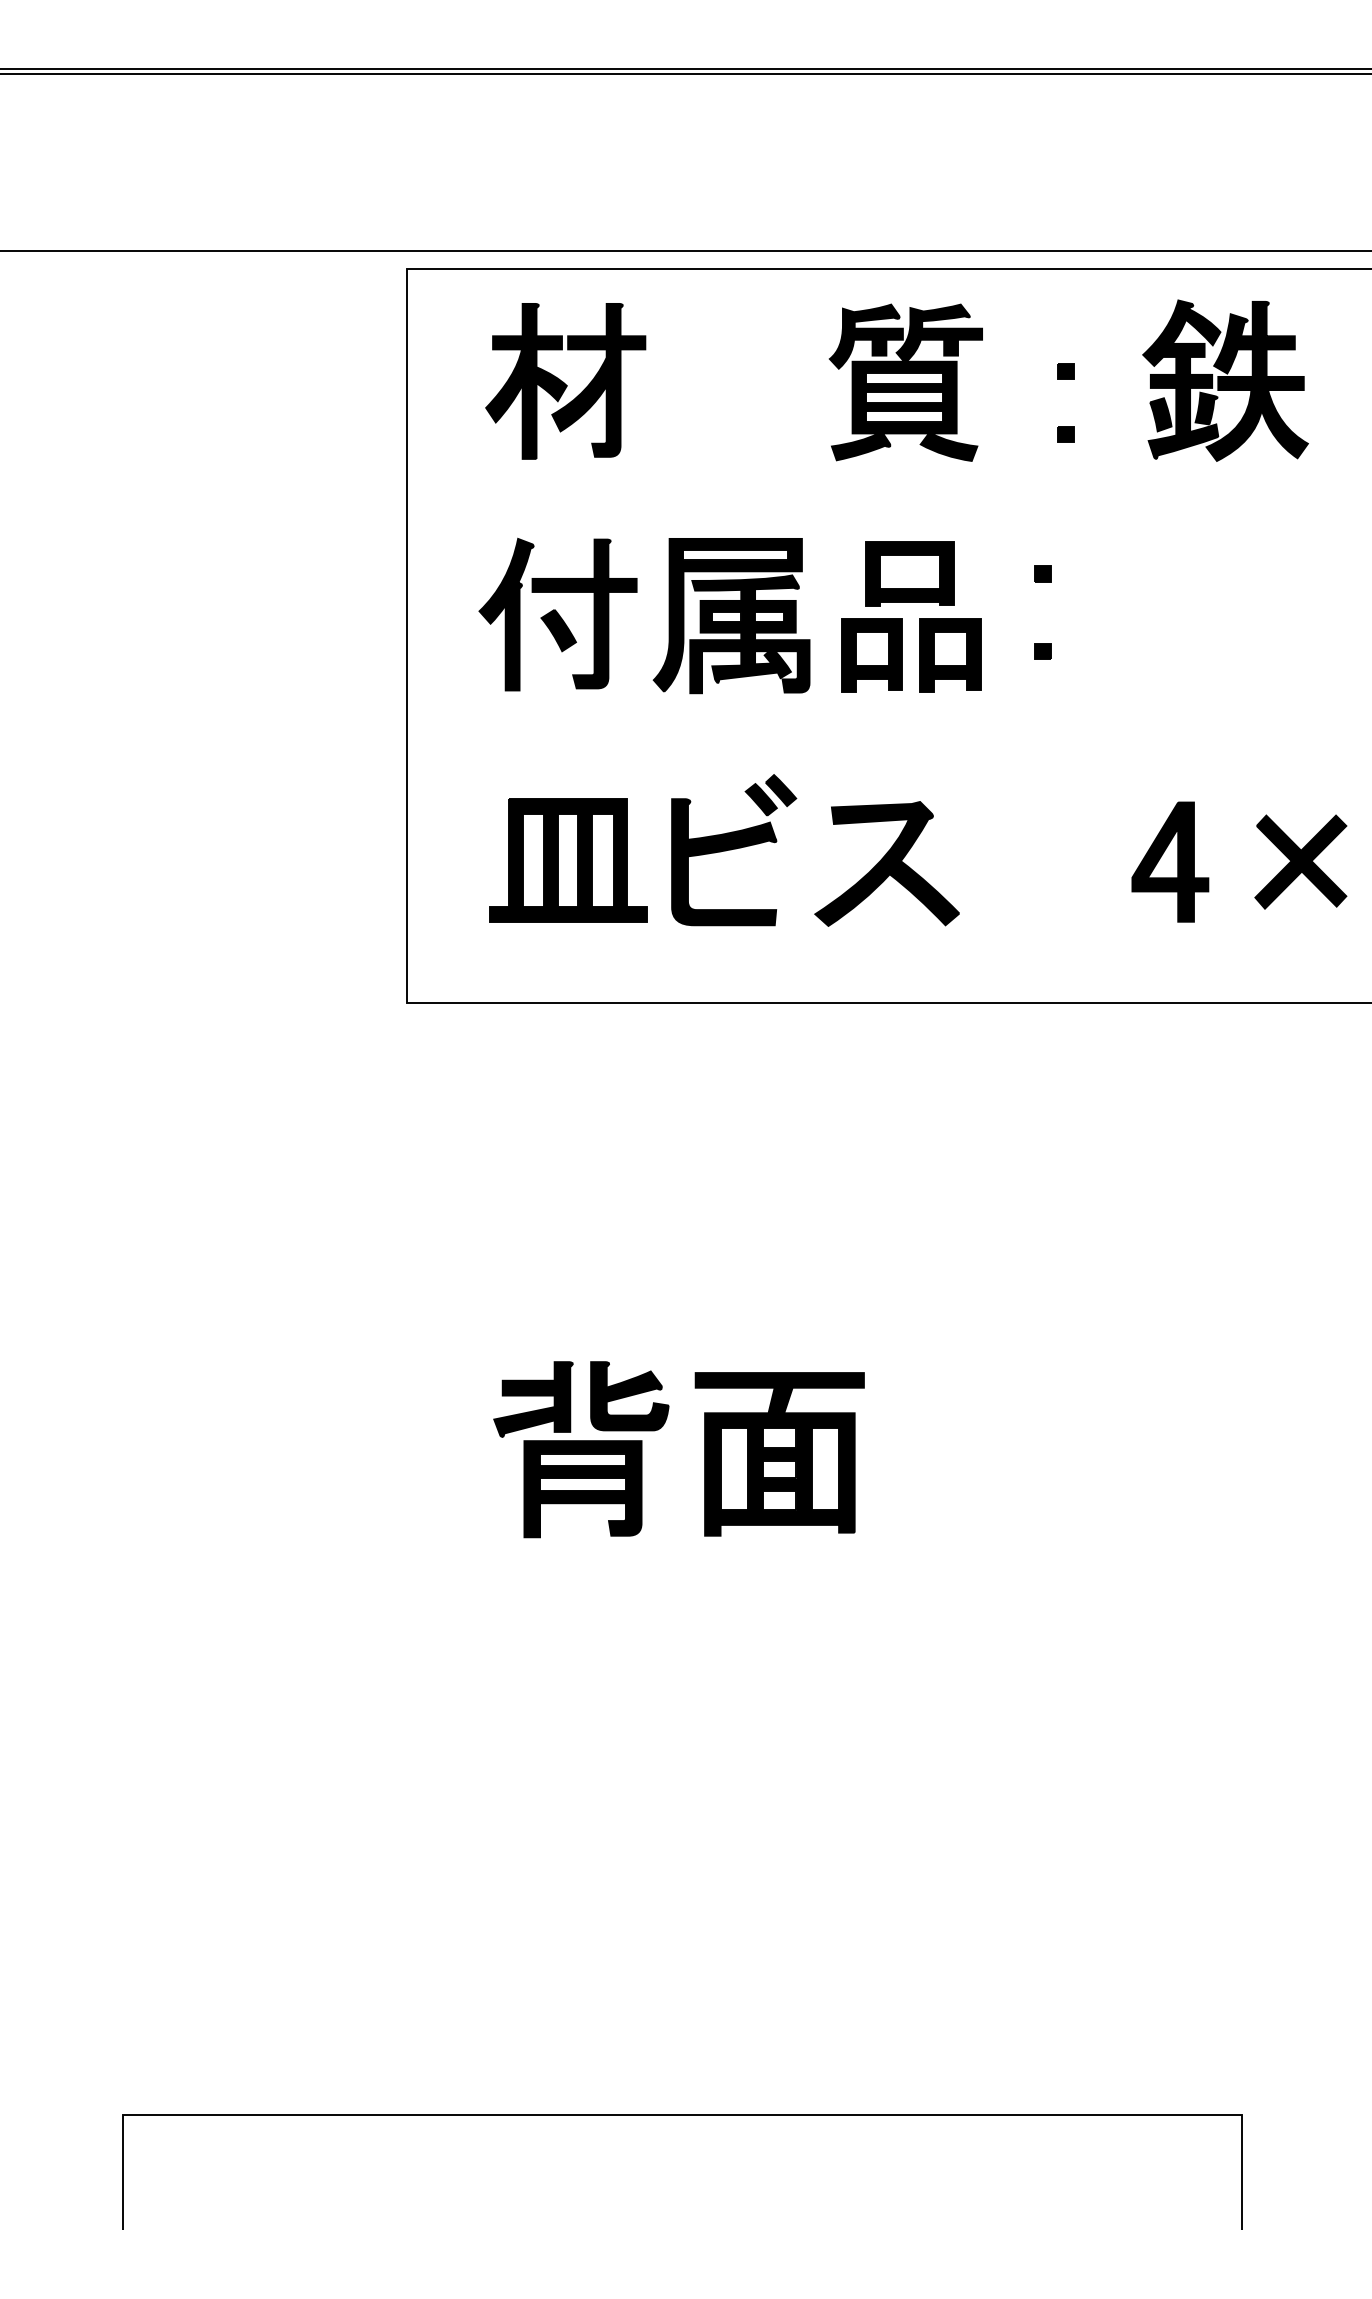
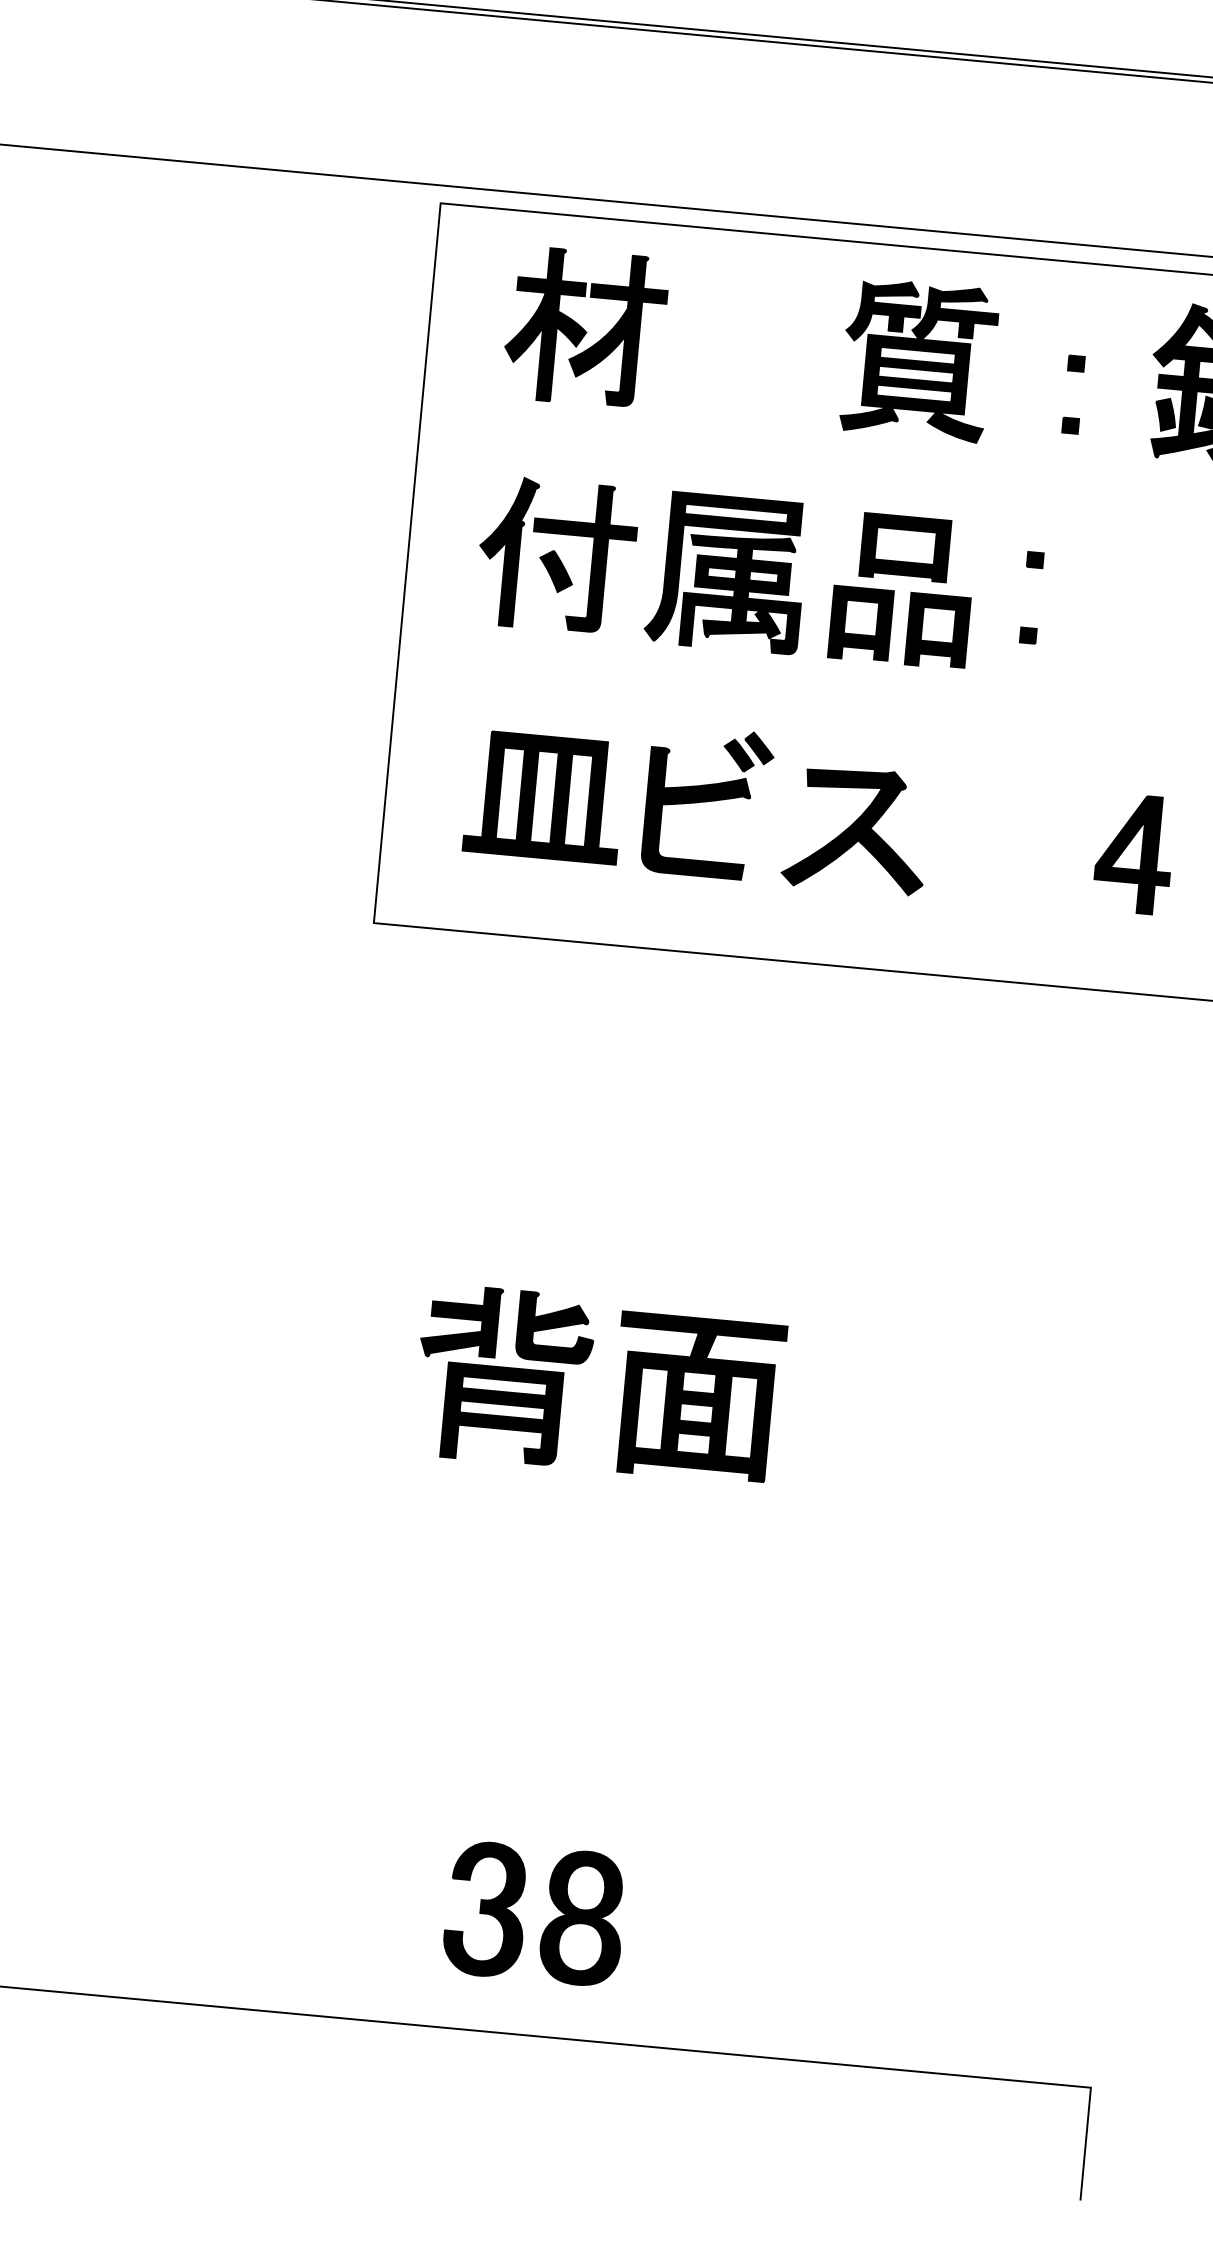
part: (648, 1999) -> (519, 1920), added

